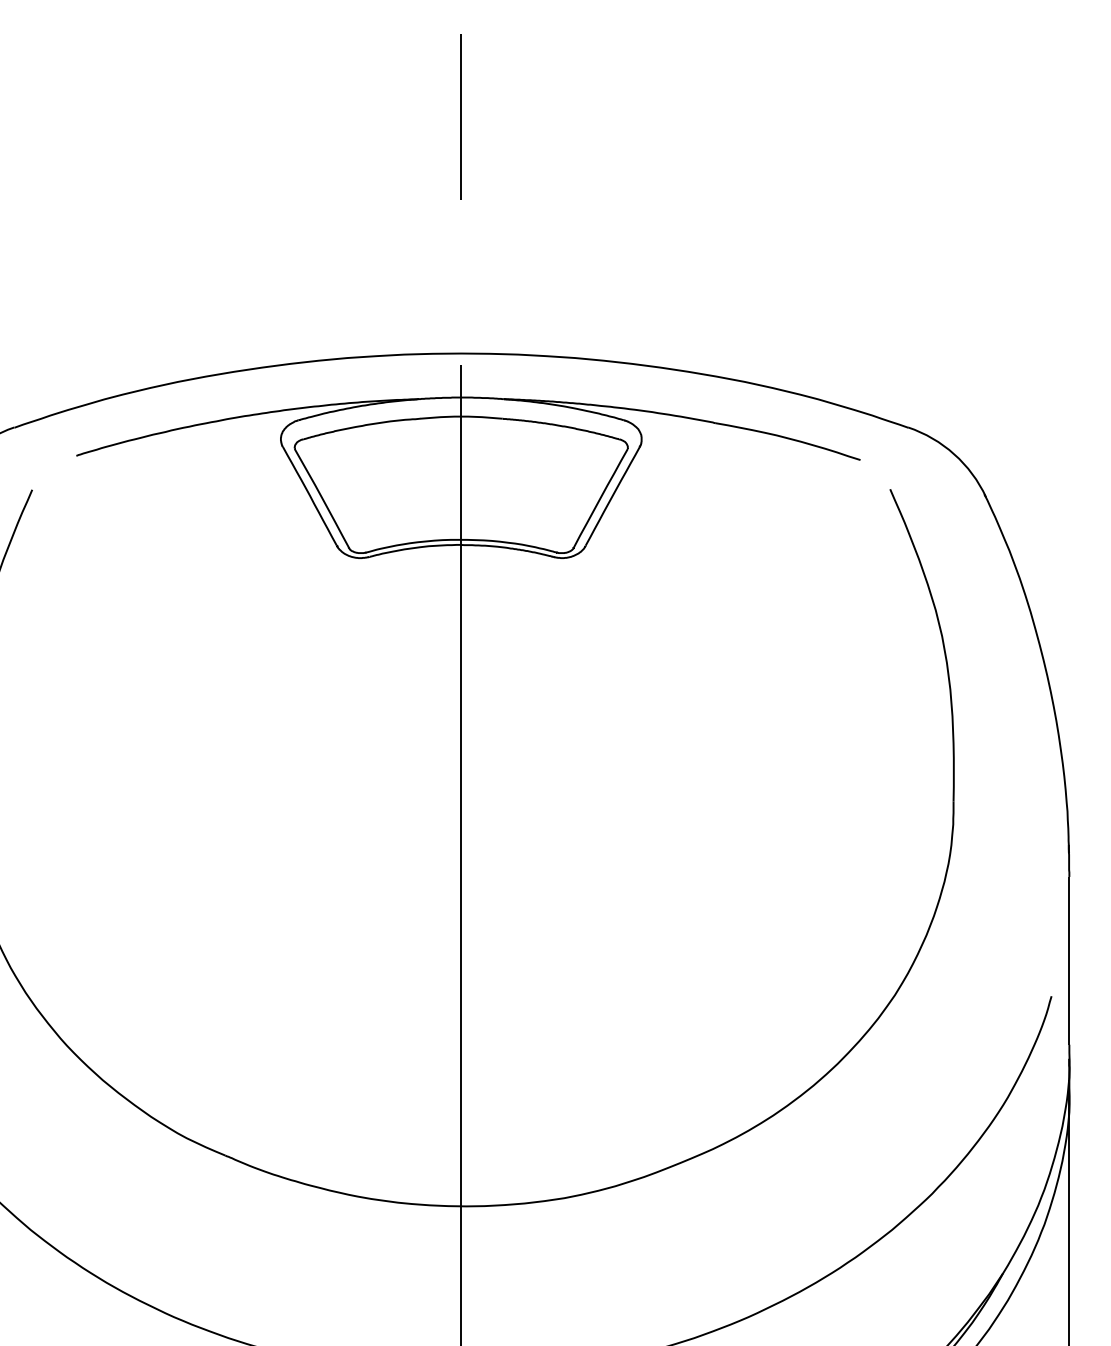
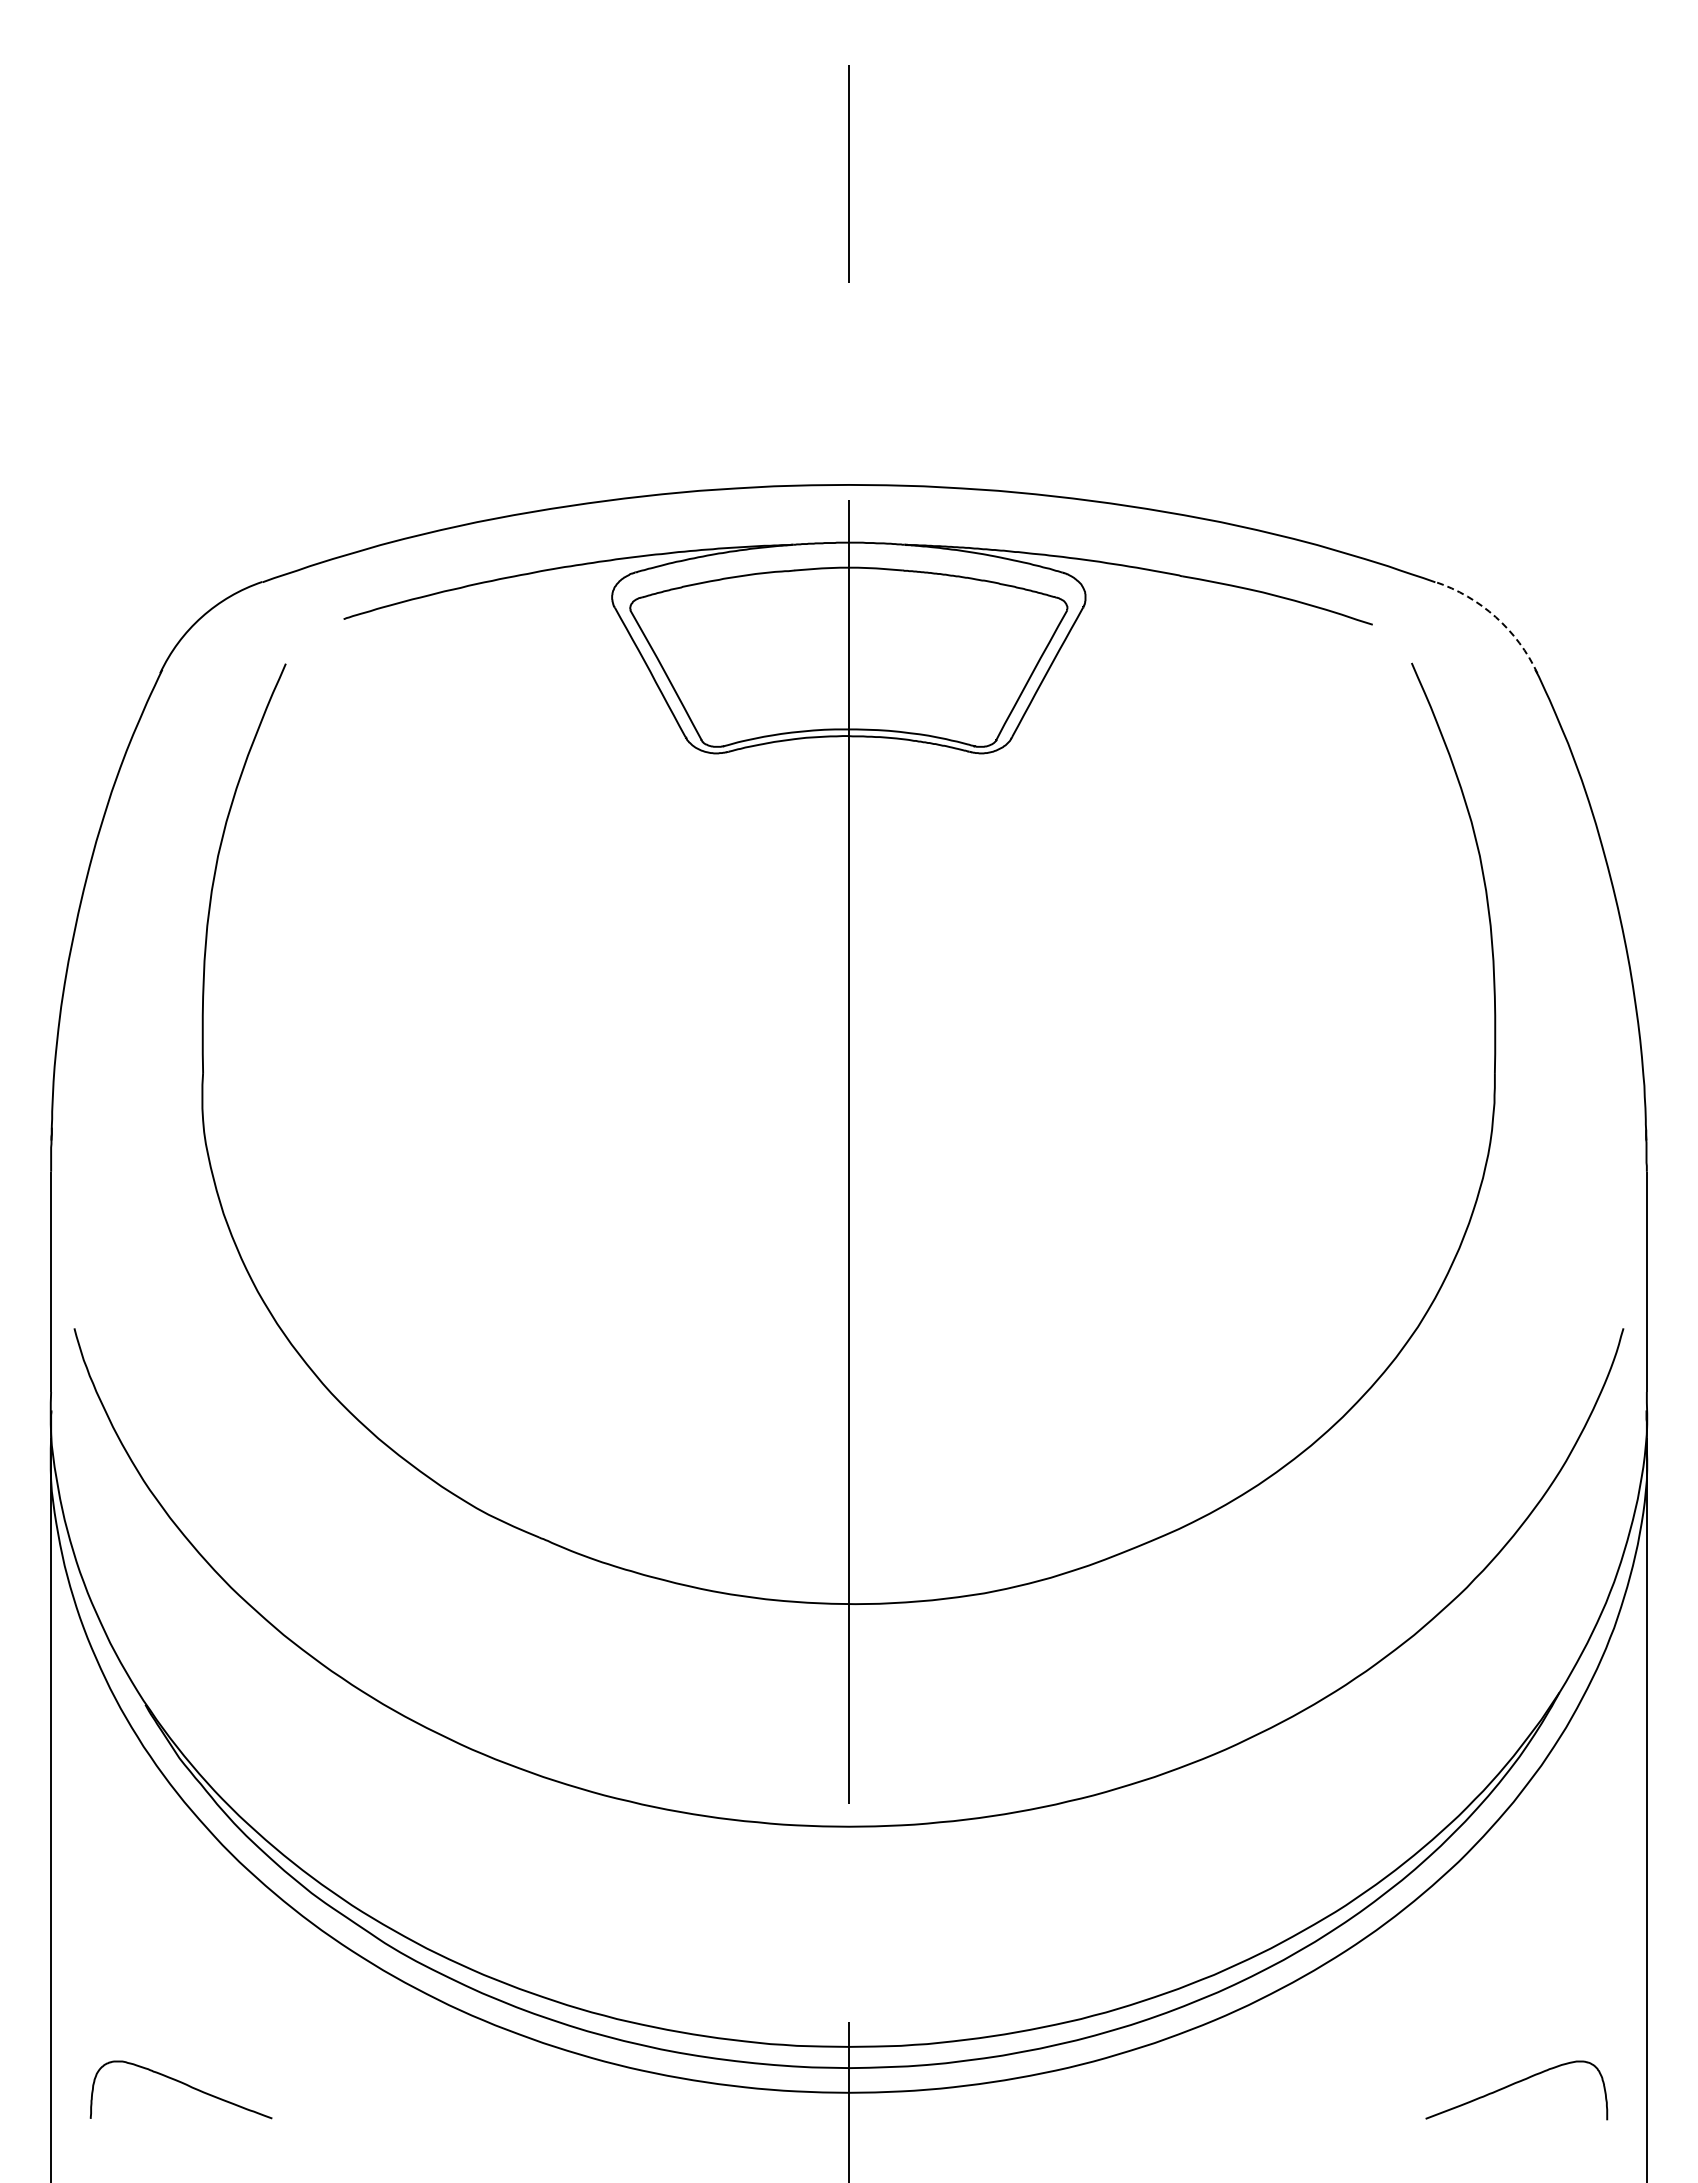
arc: (954, 454) -> (1495, 617), solid -> dashed

